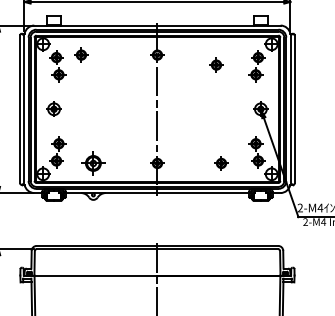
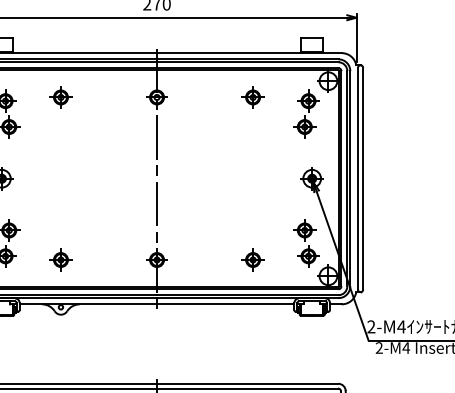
part: (81, 54) -> (61, 96), moved
part: (216, 64) -> (253, 96), moved
part: (93, 163) -> (61, 260), size x0.62

